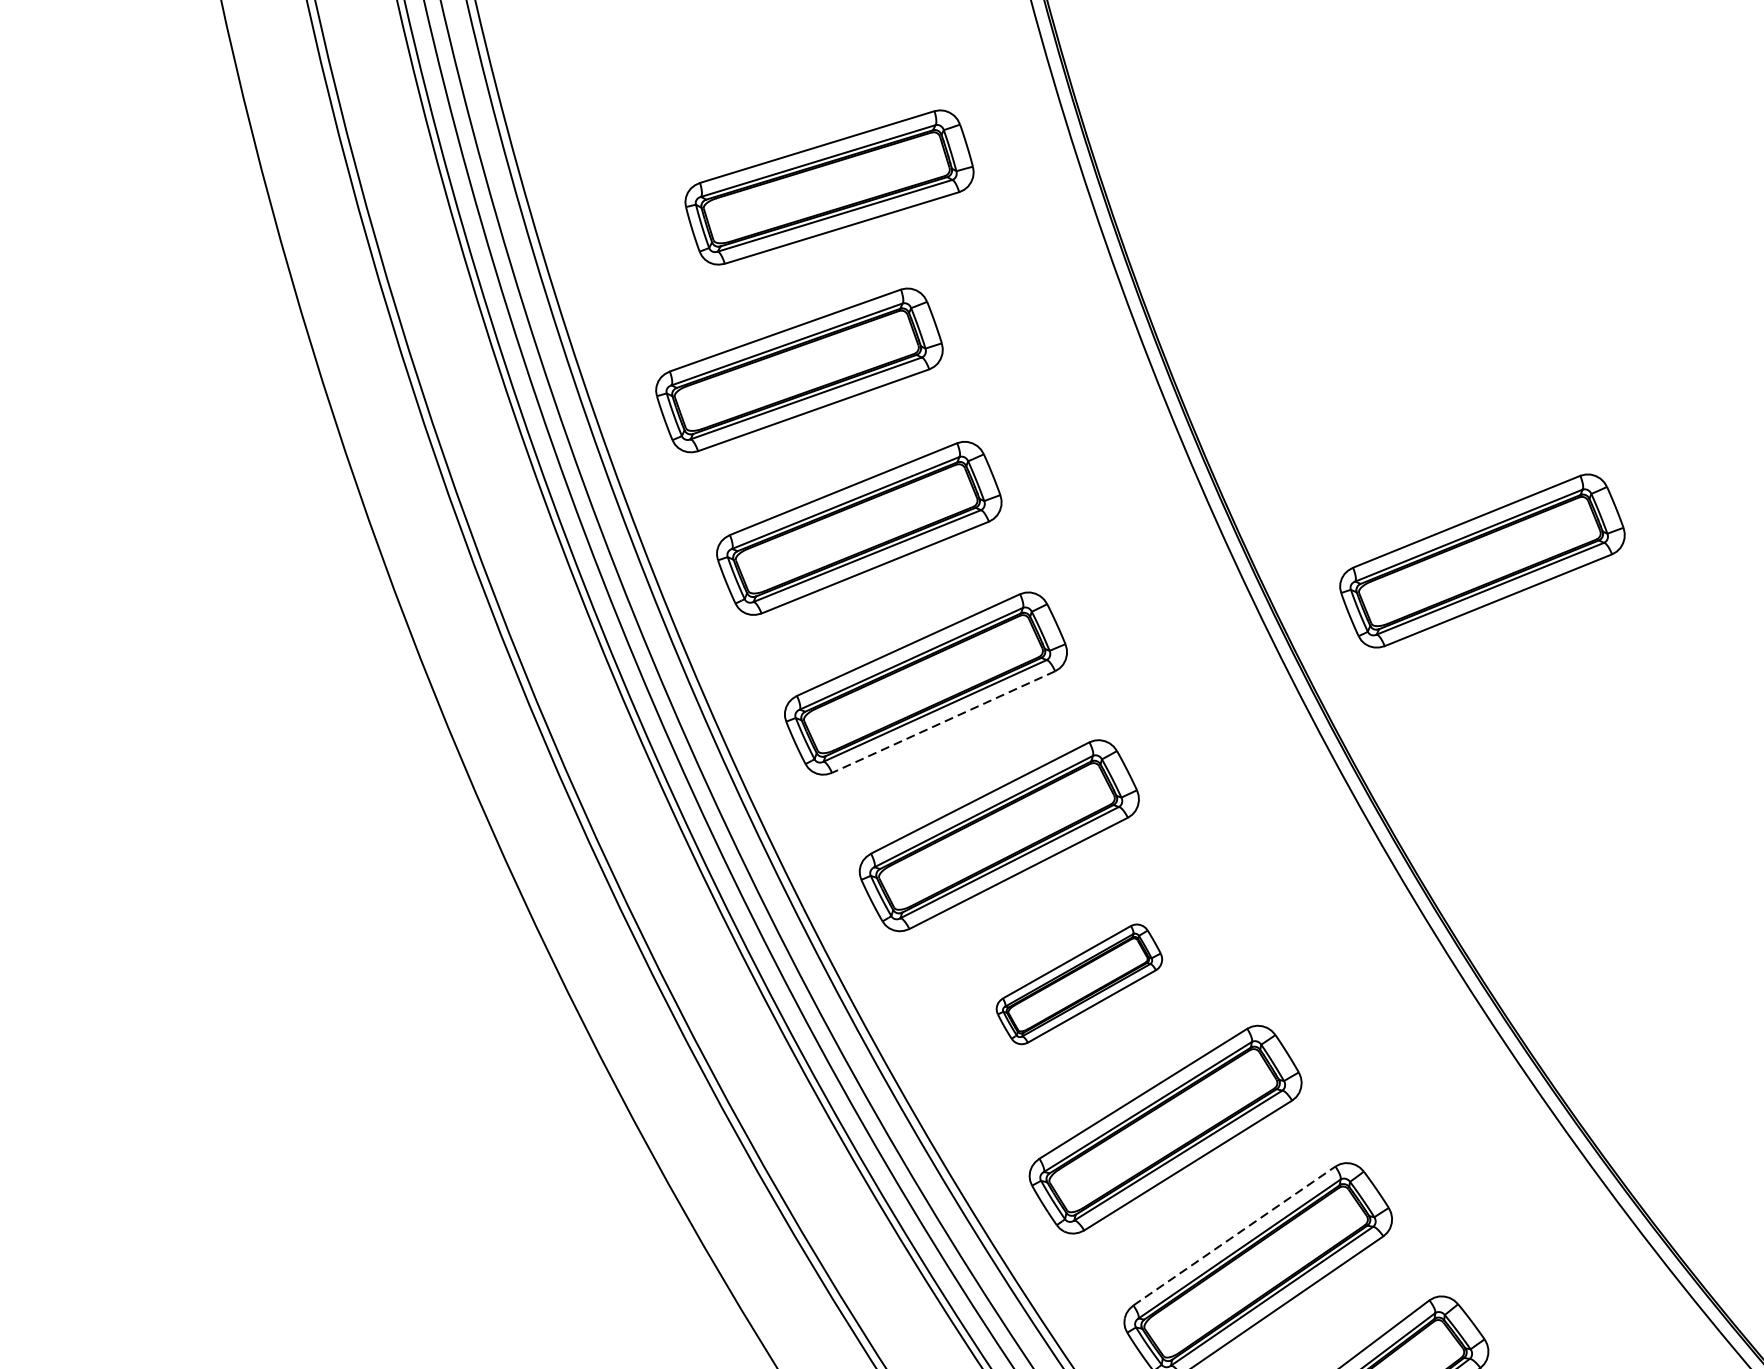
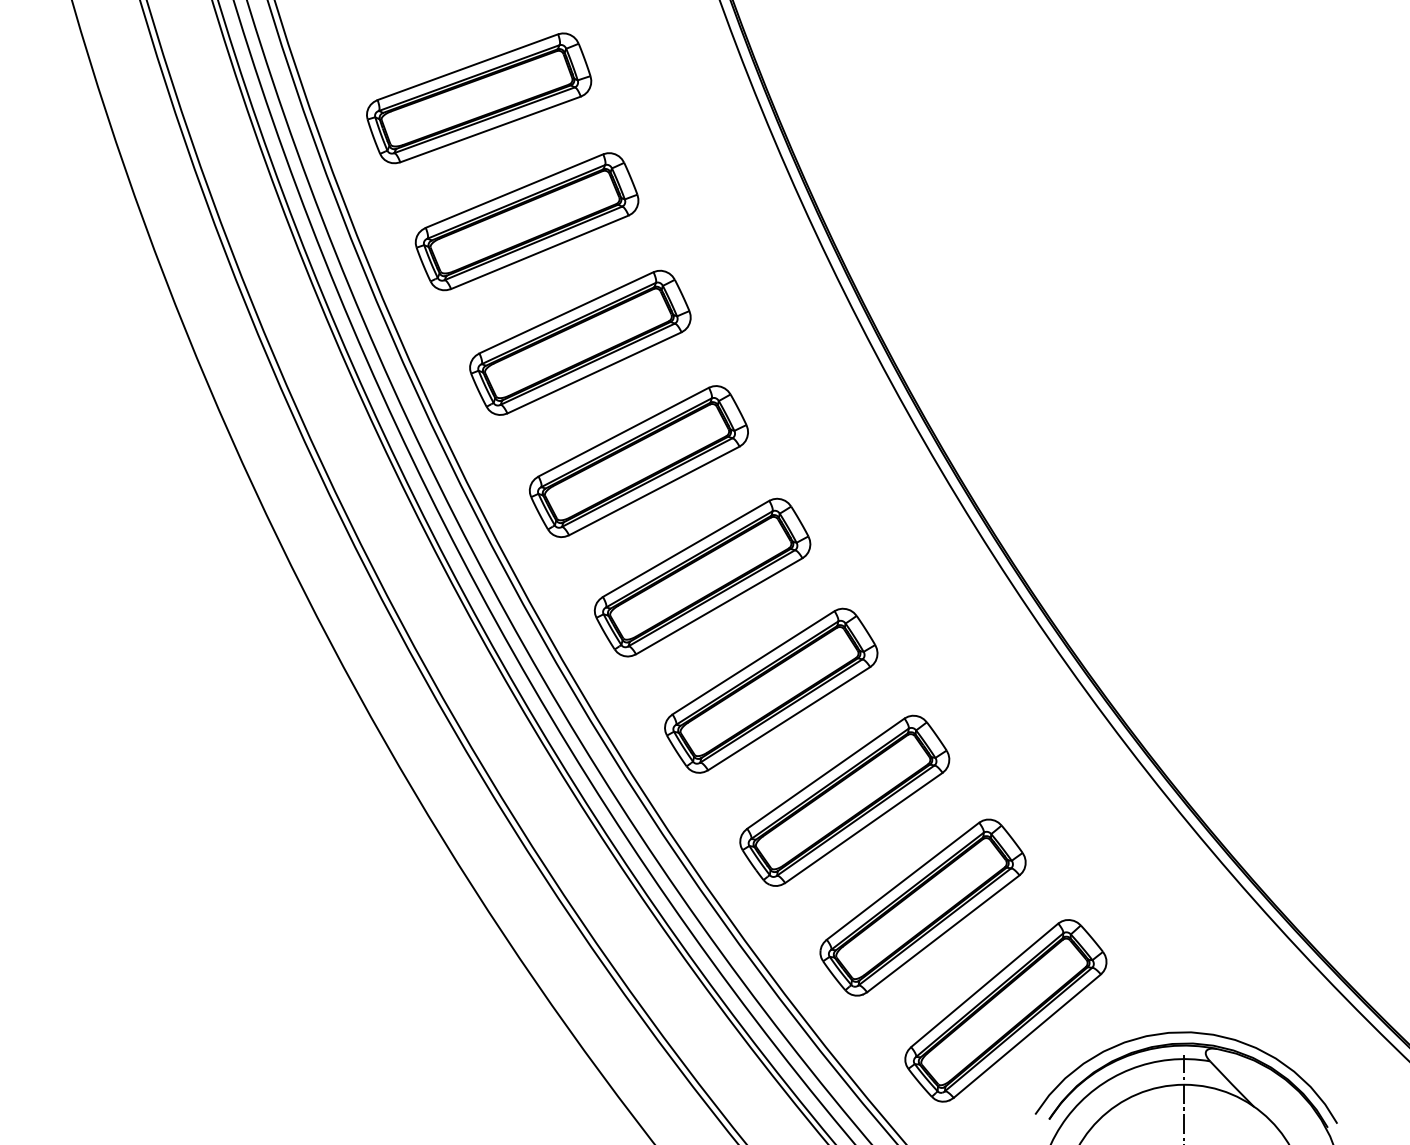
part: (829, 187) -> (479, 98), moved
part: (1482, 560) -> (1069, 342), removed
line: (942, 722) -> (653, 491), dashed -> solid
part: (1079, 984) -> (771, 690), size x1.67
line: (1235, 1235) -> (903, 880), dashed -> solid

